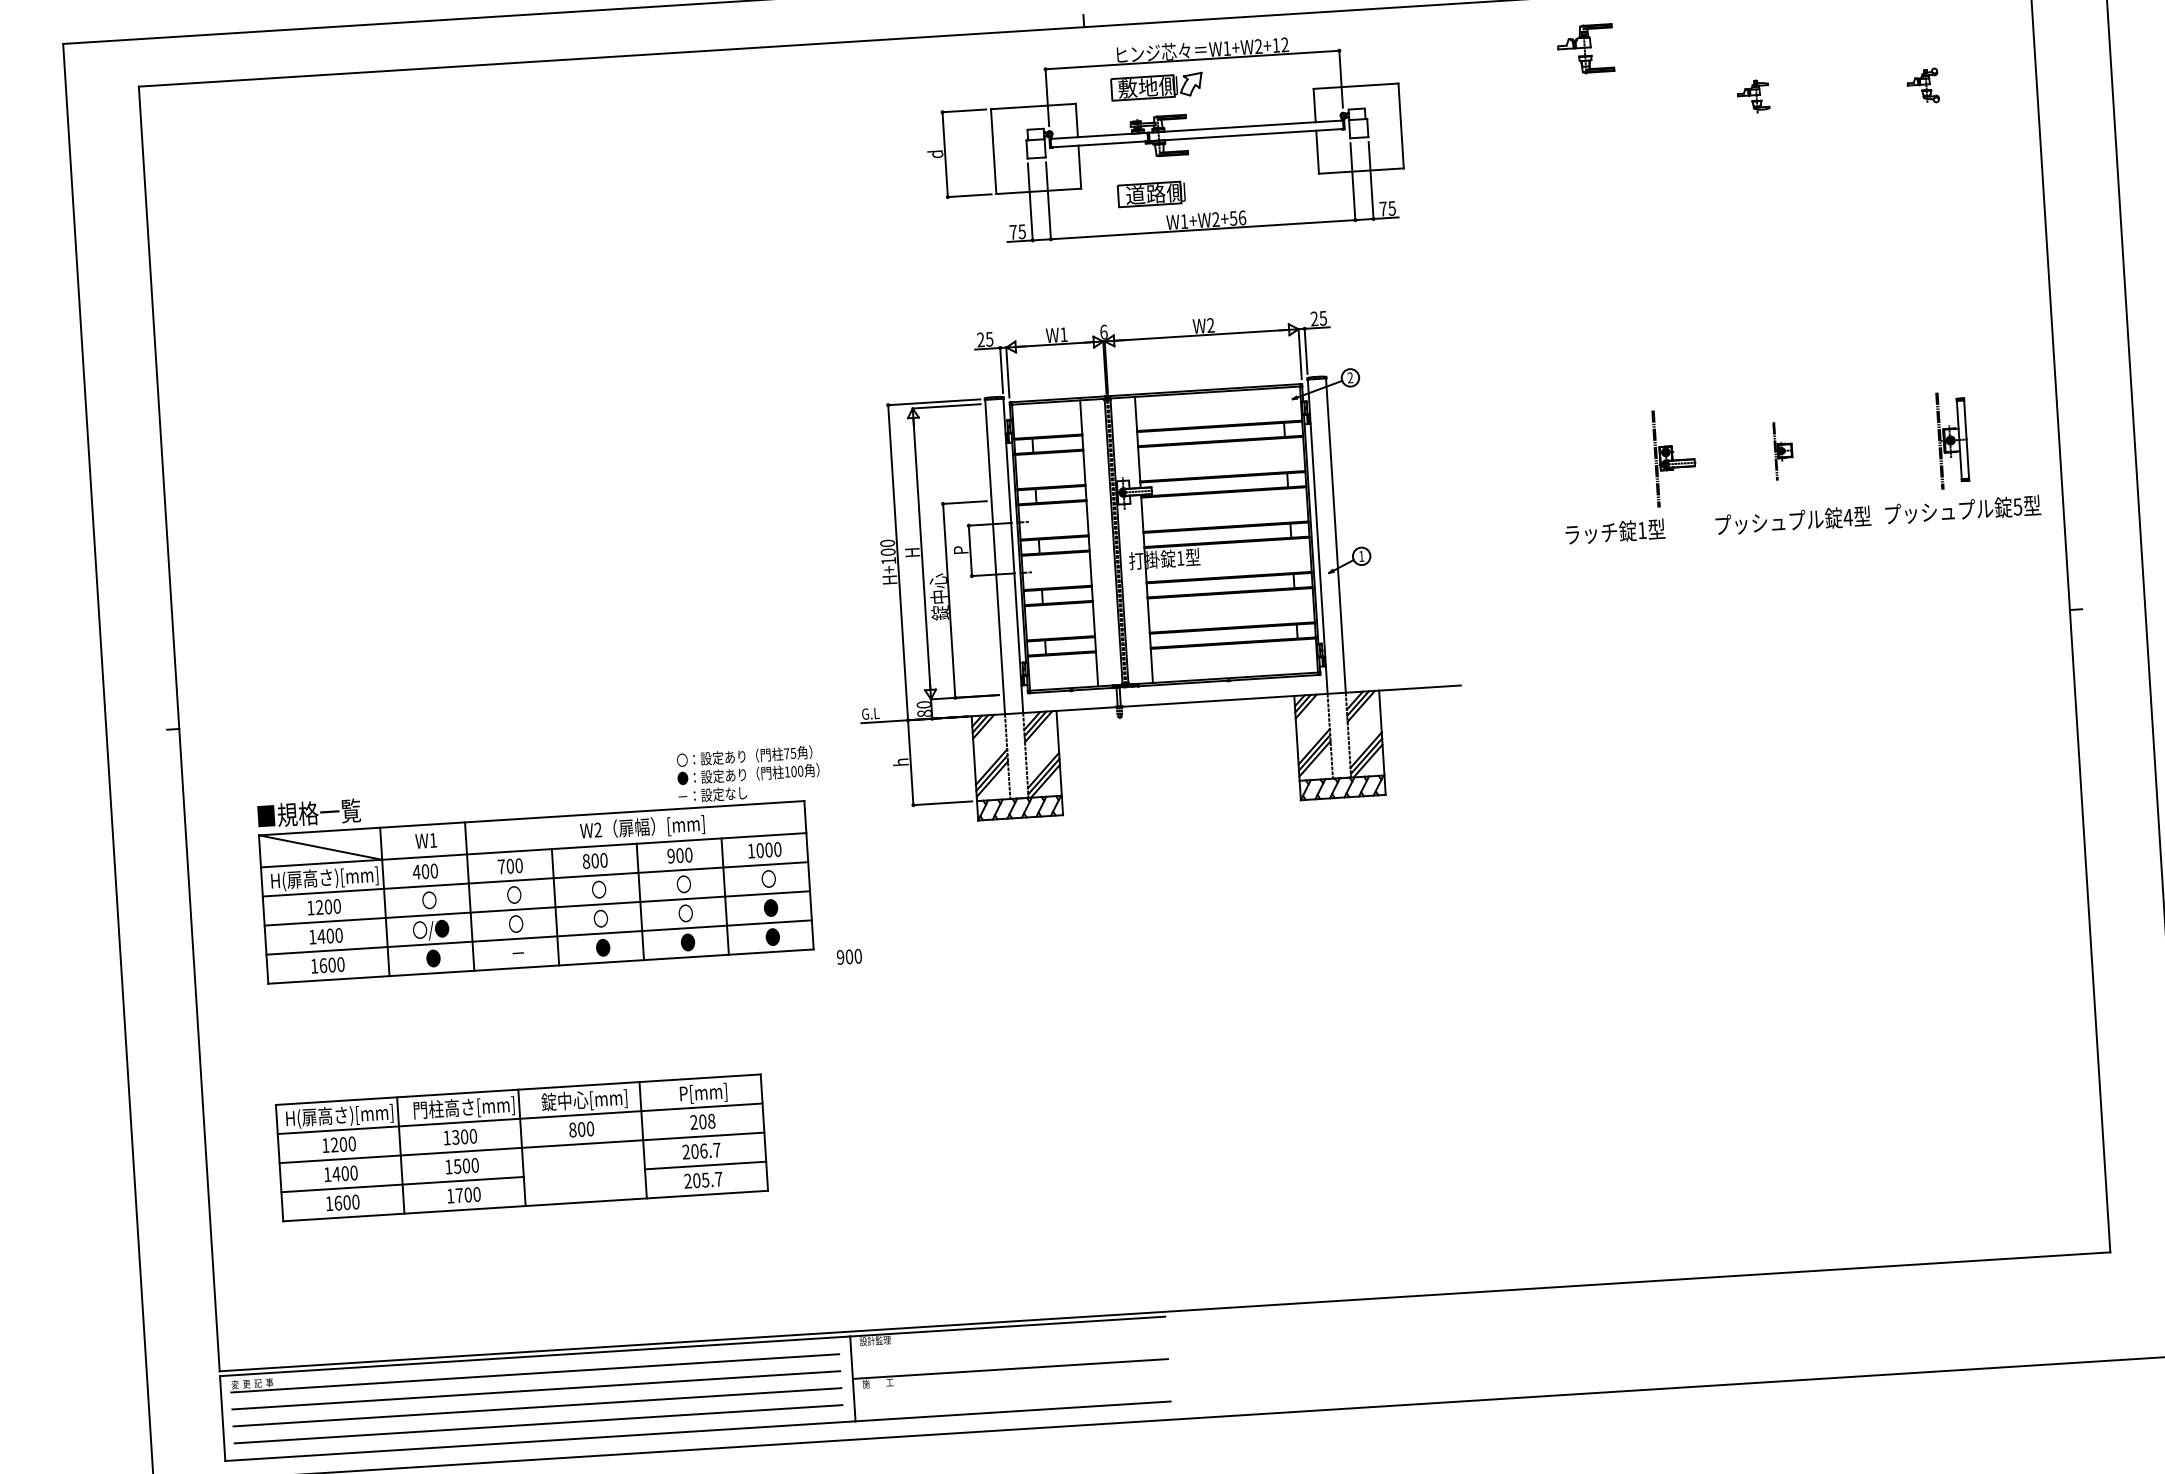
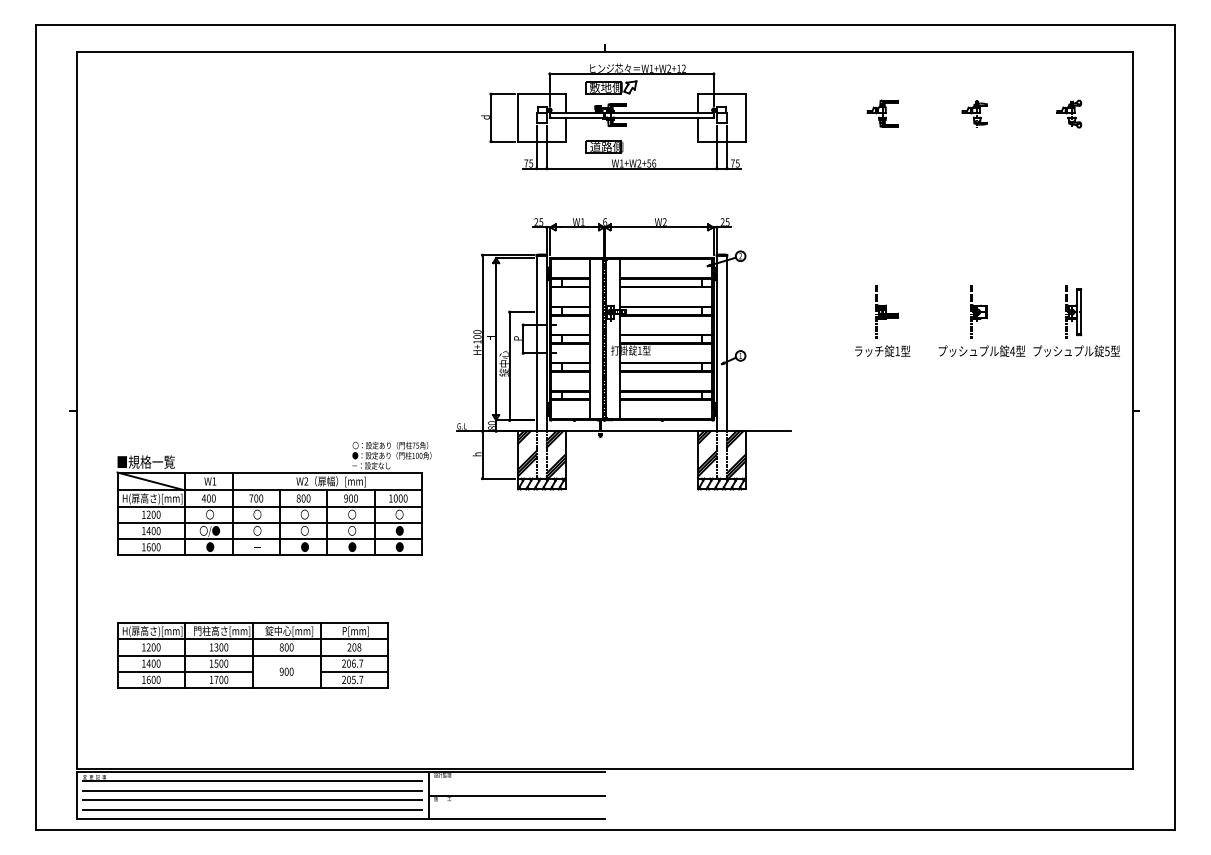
part: (1584, 48) -> (882, 113), moved
part: (1923, 85) -> (1069, 113), size x1.43
part: (1753, 95) -> (974, 113), size x1.43
part: (1164, 138) -> (613, 116), moved
part: (1782, 449) -> (978, 311), size x1.67
part: (1673, 456) -> (886, 311), moved
text: (849, 956) -> (286, 671), moved

